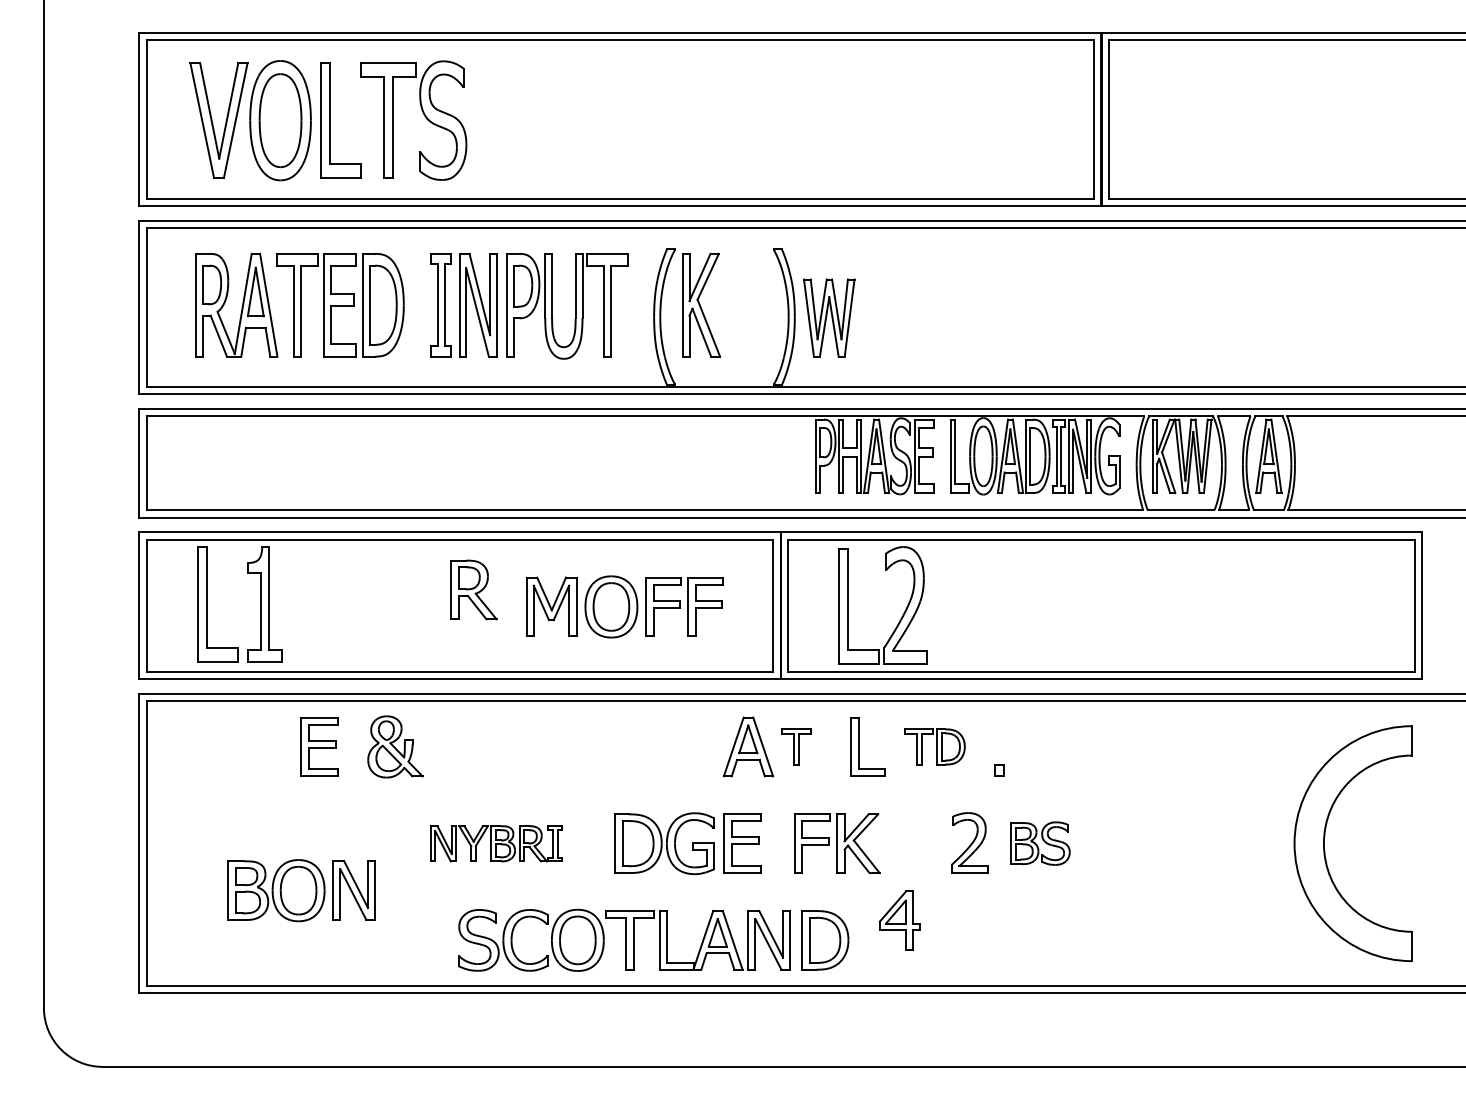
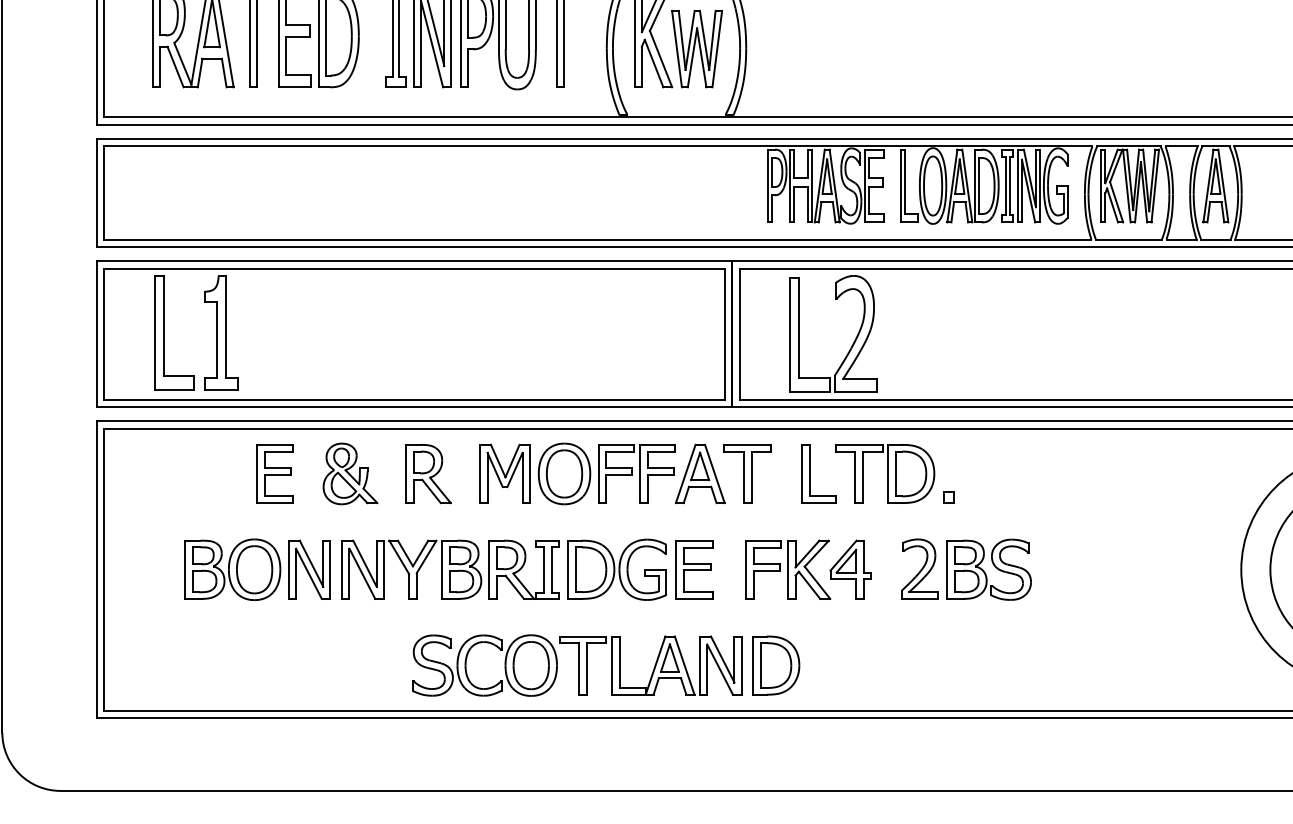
part: (829, 317) -> (697, 48), moved
part: (473, 589) -> (427, 473), moved
part: (624, 606) -> (577, 473), moved
part: (796, 746) -> (747, 473), size x1.67
part: (934, 746) -> (884, 473), size x1.67
part: (496, 843) -> (450, 569), size x1.67
part: (1040, 843) -> (989, 569), size x1.43
part: (301, 890) -> (257, 569), moved
part: (899, 920) -> (849, 569), moved

